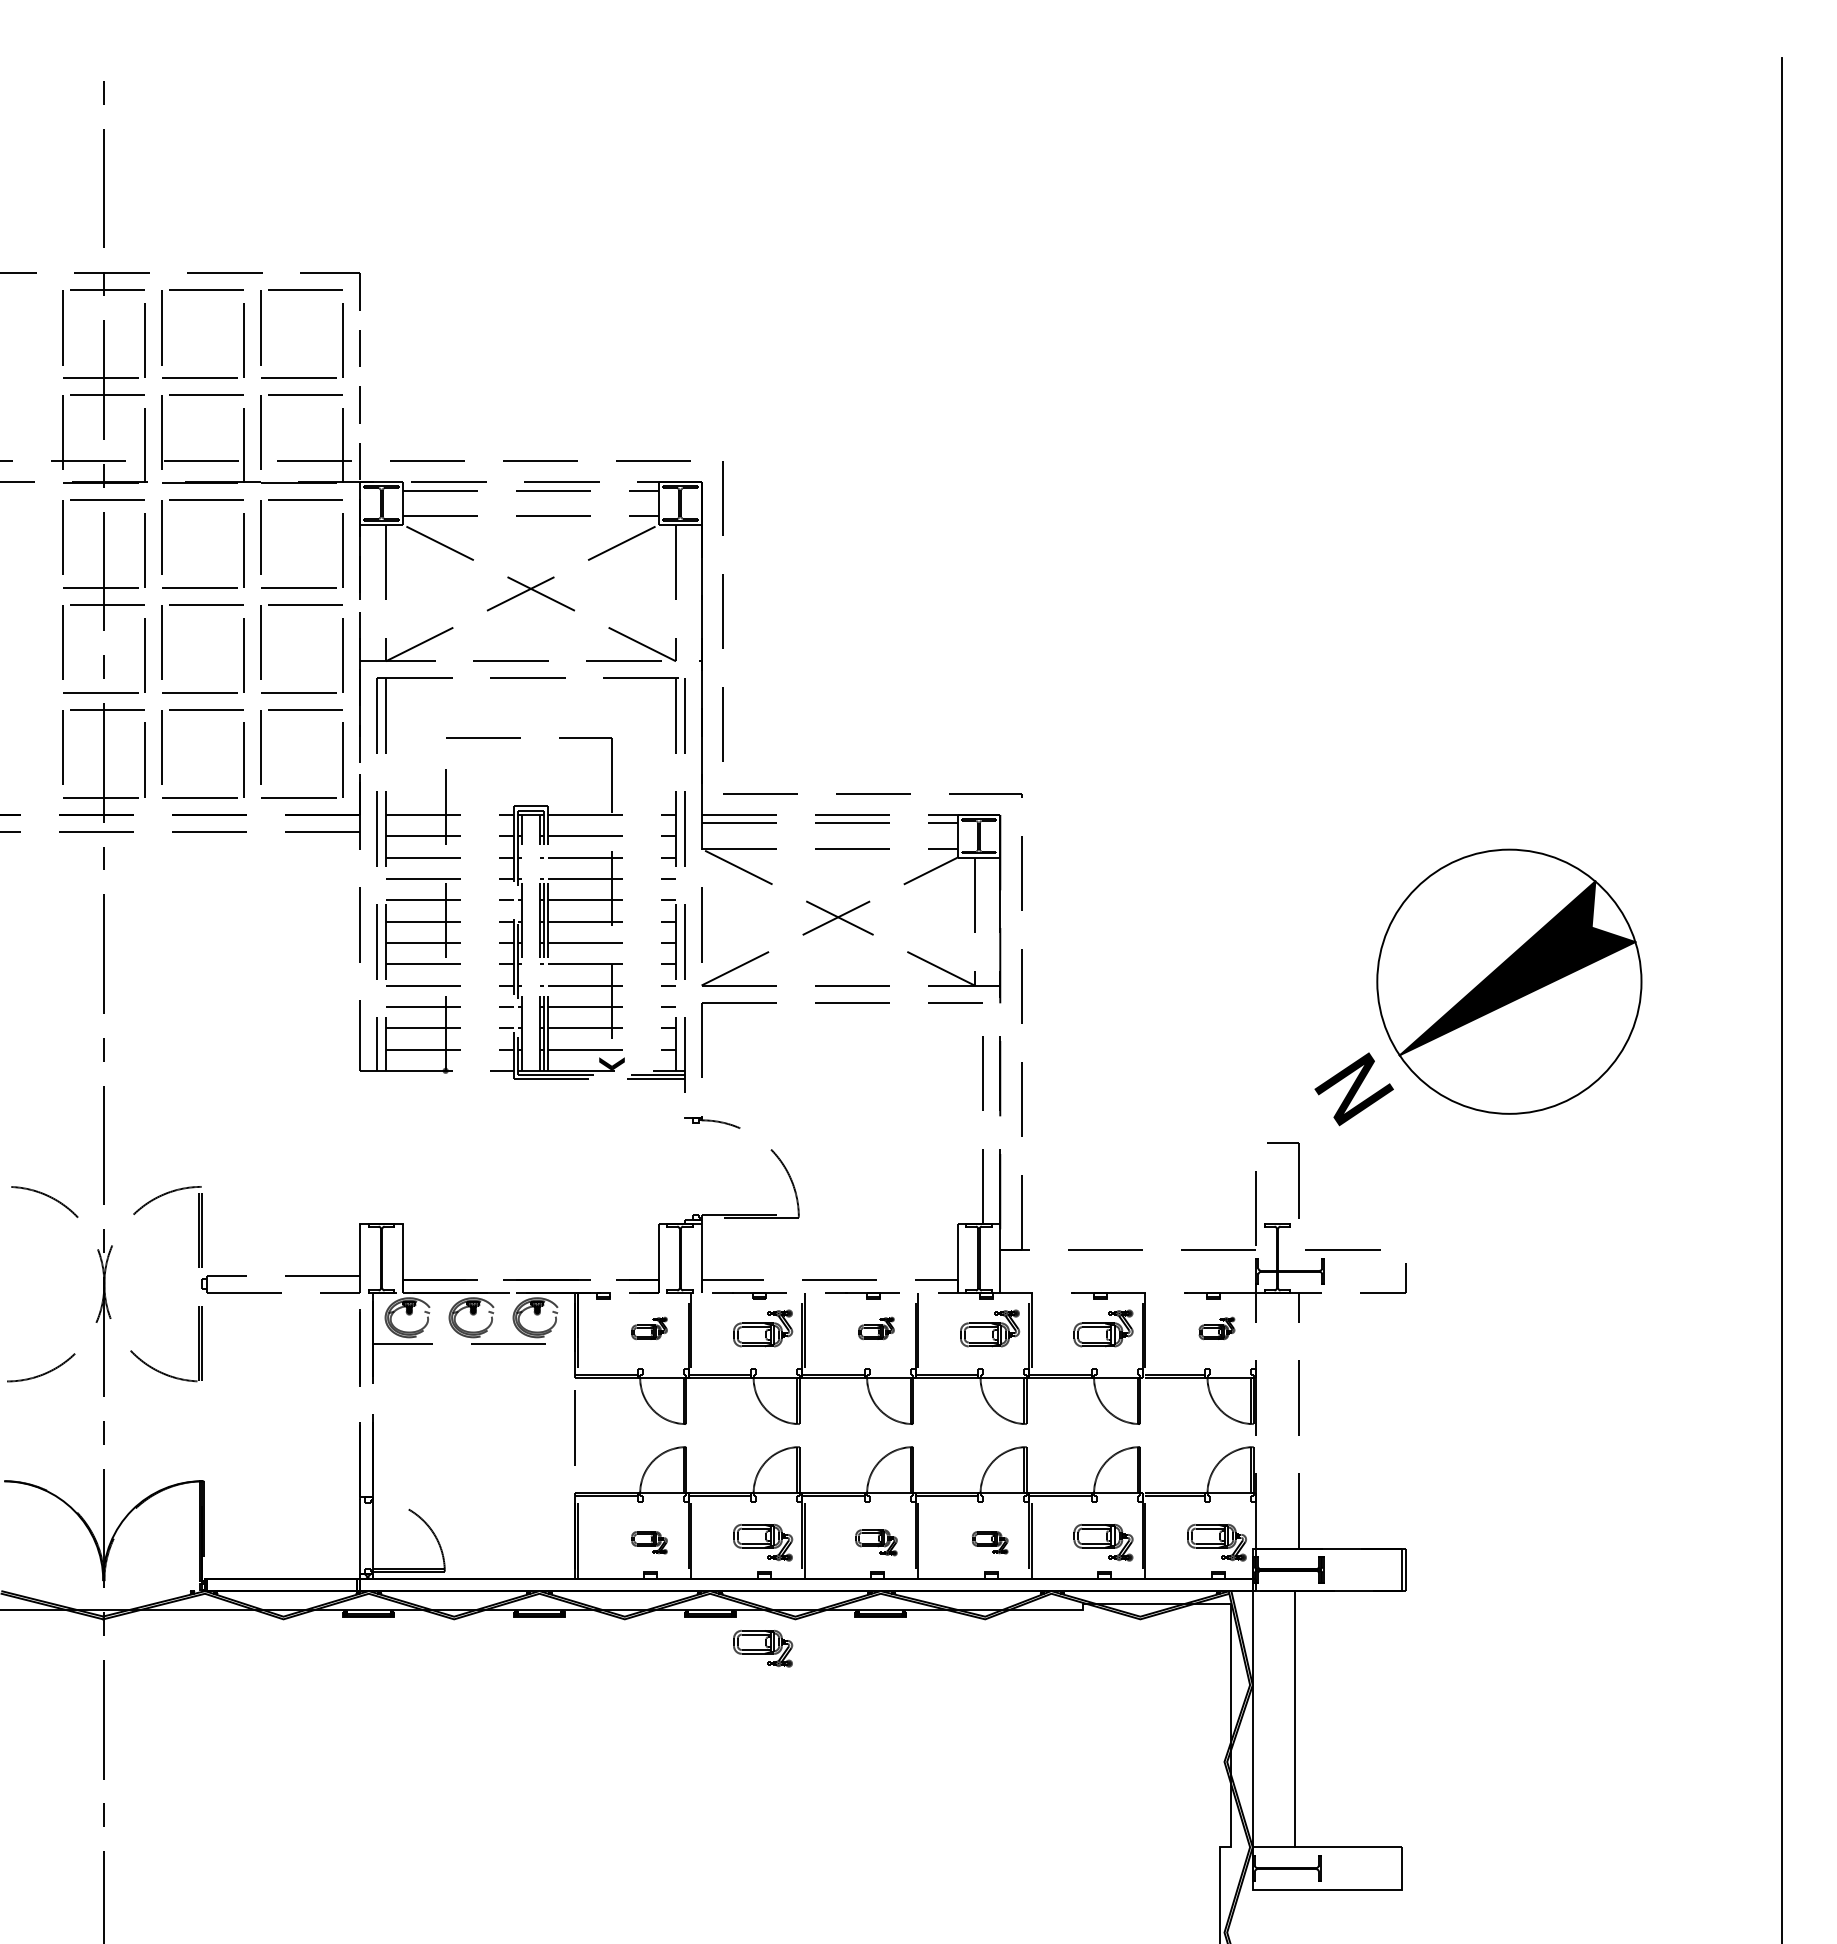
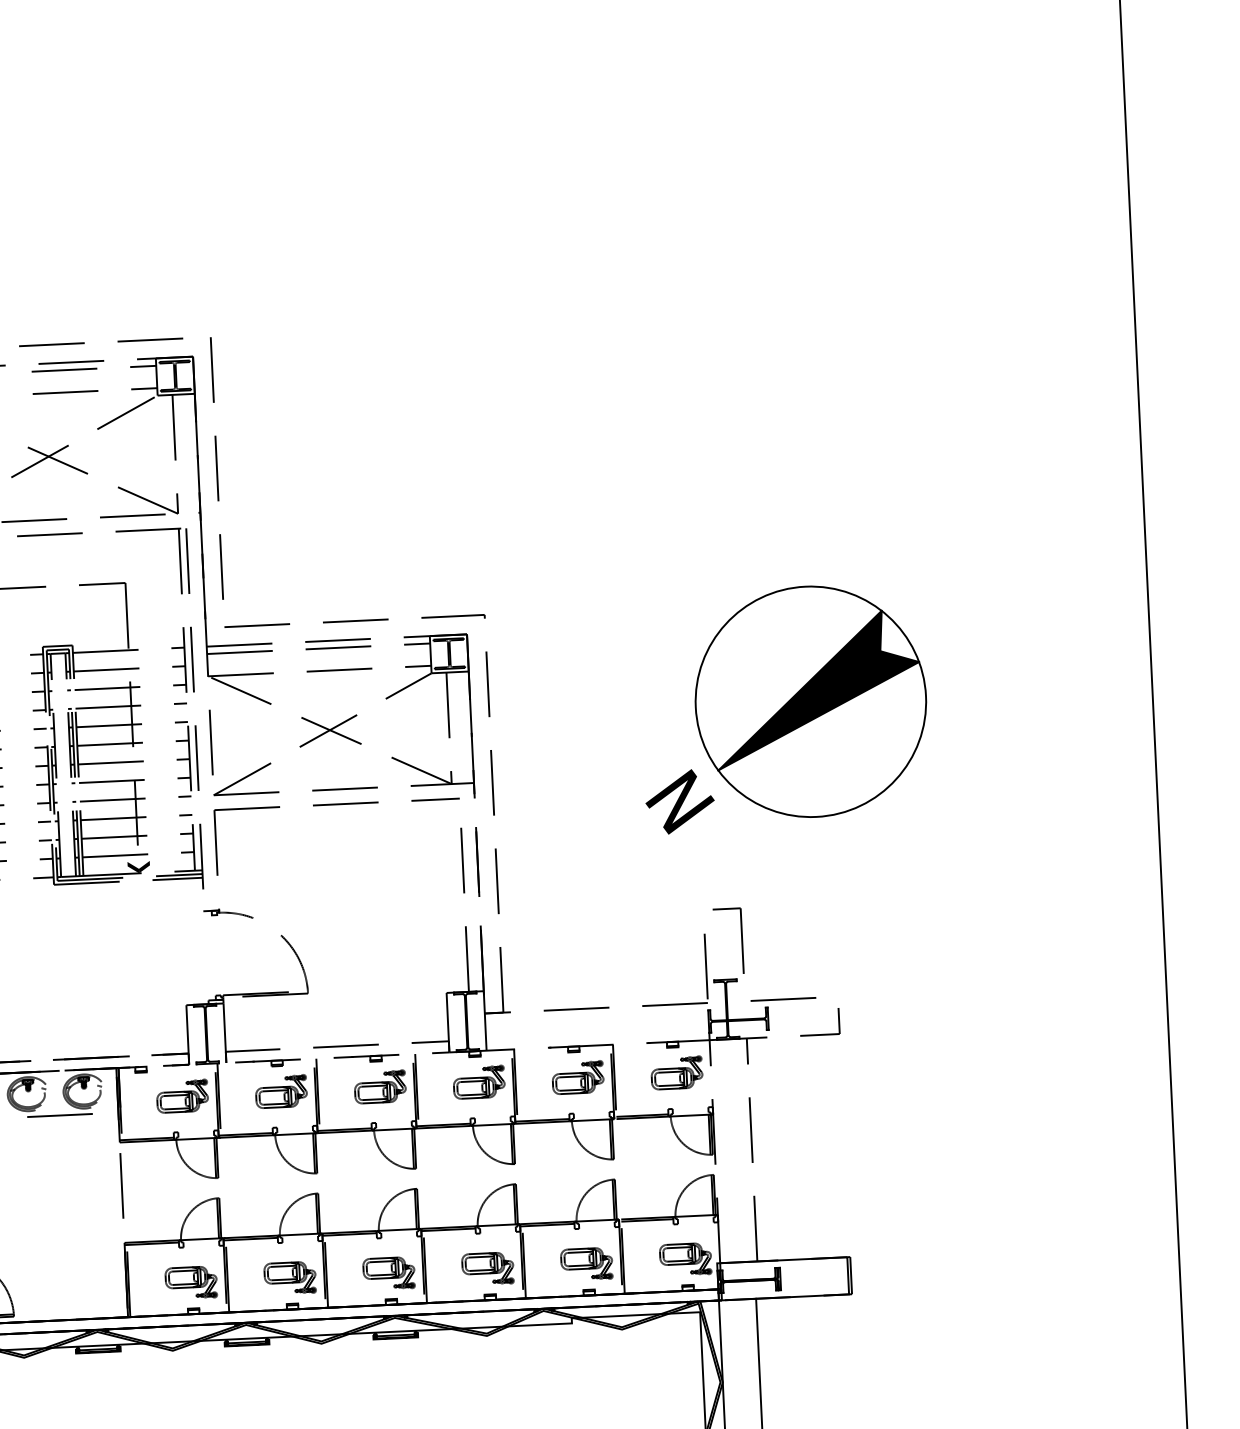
part: (1478, 987) -> (784, 708), moved
part: (649, 1328) -> (182, 1096), size x1.67
part: (876, 1328) -> (380, 1086), size x1.67
part: (1216, 1328) -> (676, 1072), size x1.67
part: (649, 1542) -> (191, 1282), size x1.67
part: (876, 1542) -> (389, 1273), size x1.43
part: (990, 1542) -> (488, 1268), size x1.67
part: (763, 1648) -> (294, 1370), removed

